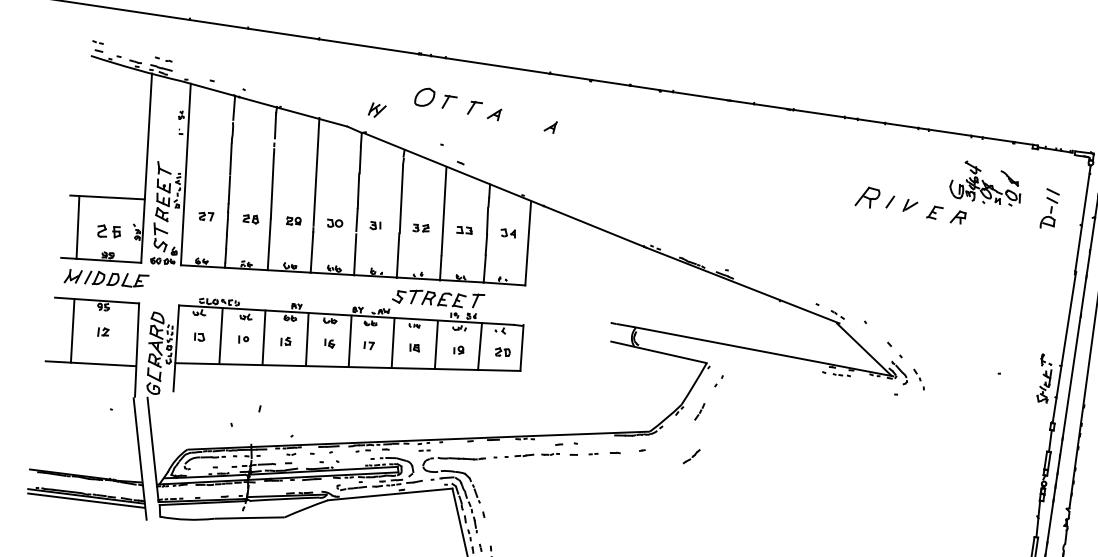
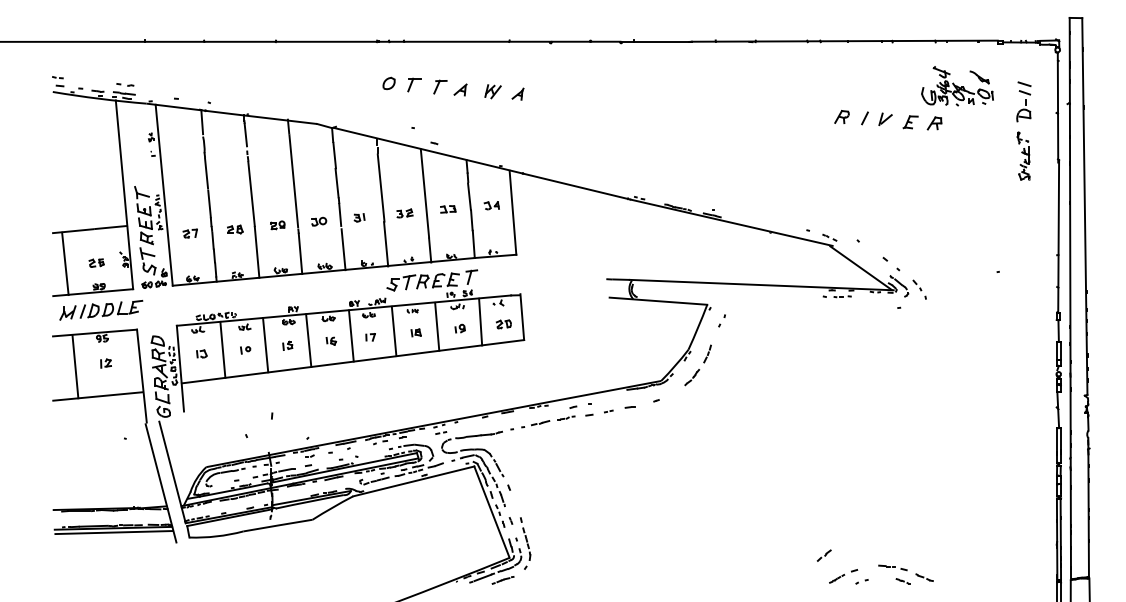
part: (424, 97) -> (388, 83), size x0.62
part: (376, 110) -> (492, 91), moved
part: (867, 196) -> (841, 116), size x0.62
part: (108, 231) -> (96, 262), size x0.62
part: (1044, 377) -> (1023, 155), moved
part: (691, 456) -> (692, 377), moved

